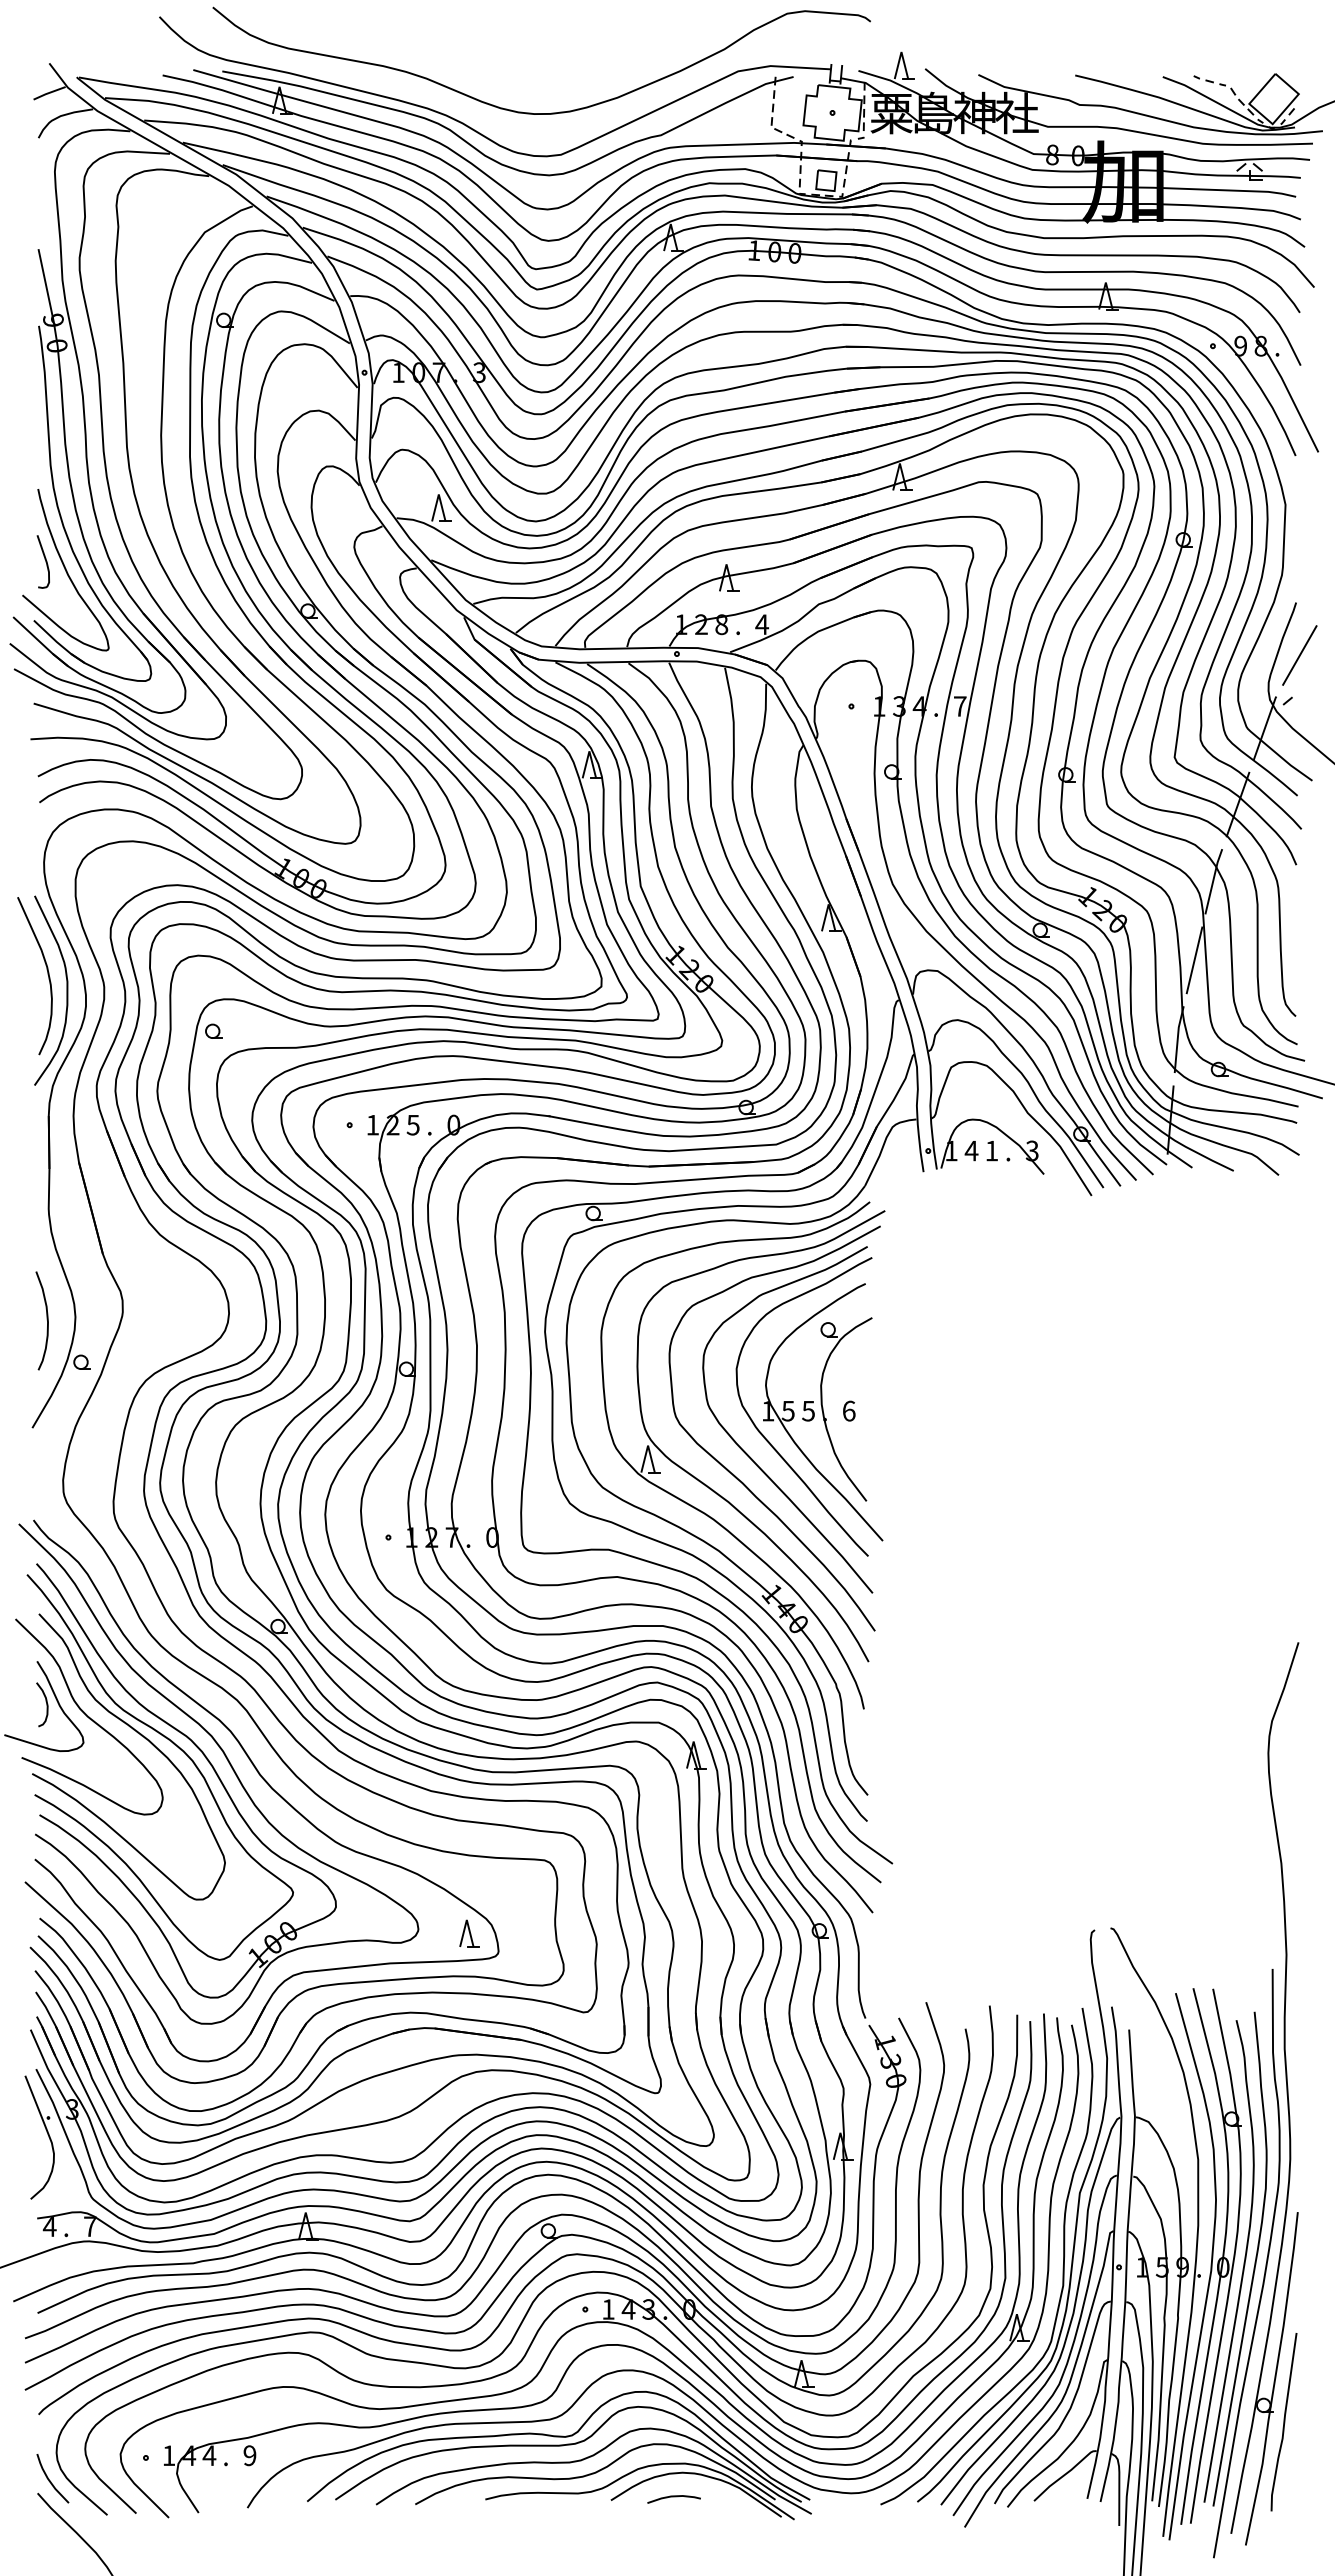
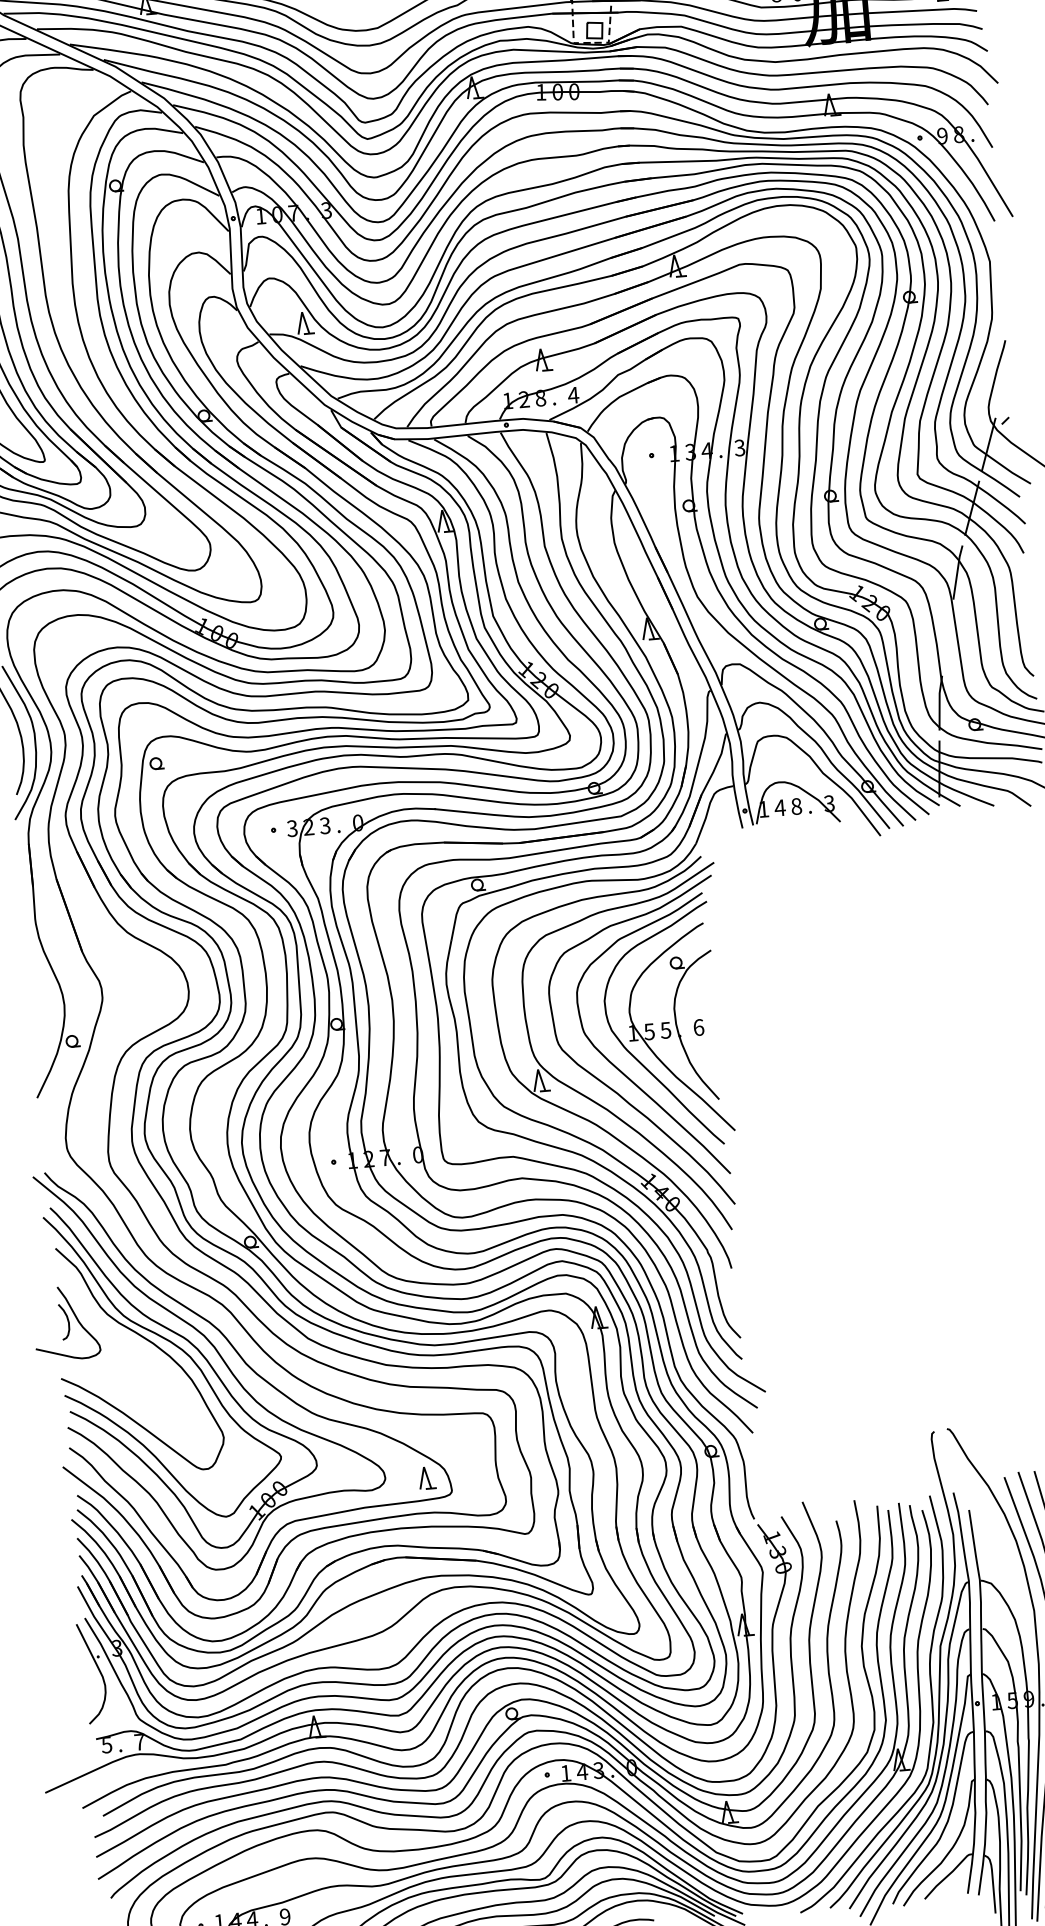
line: (1299, 655) -> (1011, 383), removed
text: (959, 706) -> (739, 448), 7 -> 3
line: (1194, 960) -> (947, 637), removed
text: (372, 1124) -> (292, 828), 1 -> 3
text: (413, 1124) -> (325, 825), 5 -> 3
text: (991, 1150) -> (796, 806), 1 -> 8
curve: (46, 1319) -> (41, 1009), removed
curve: (89, 1716) -> (103, 1328), removed
text: (49, 2226) -> (106, 1744), 4 -> 5

